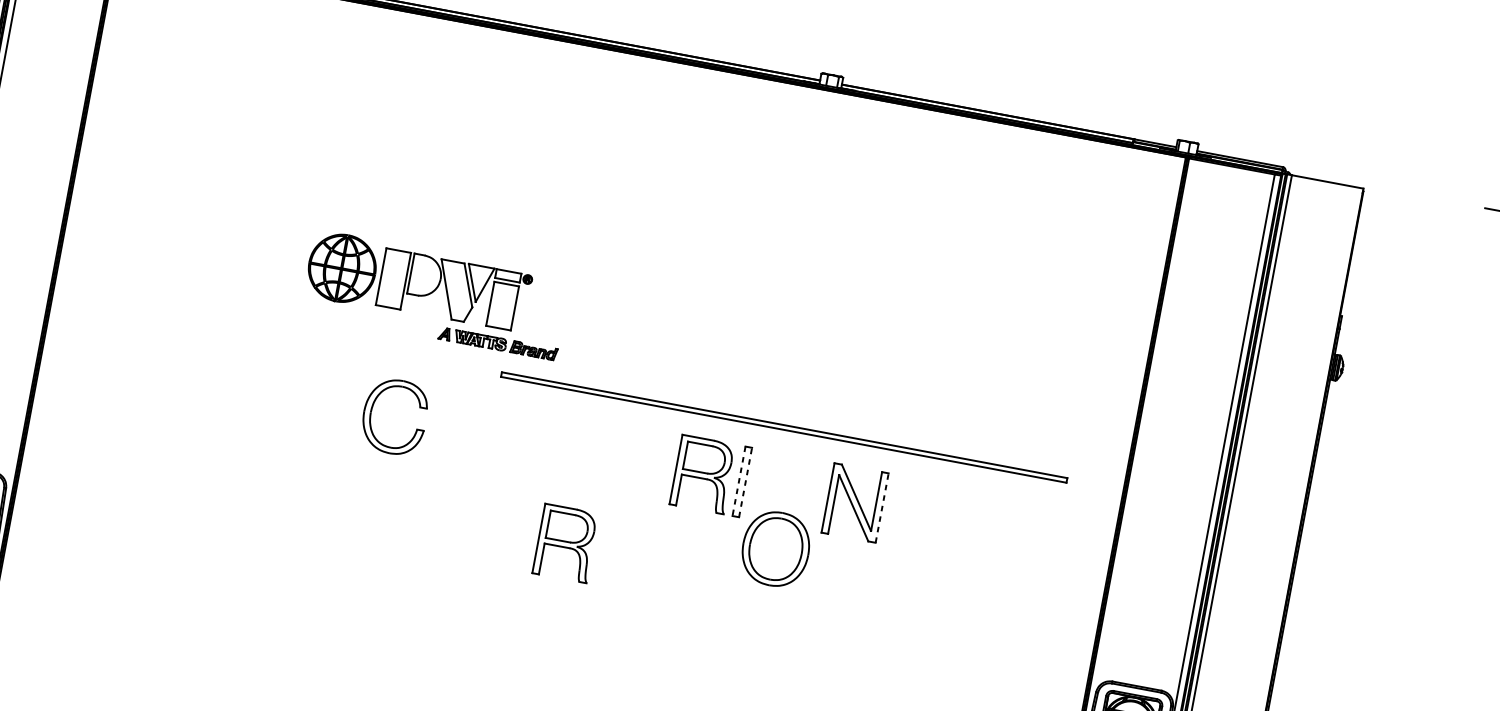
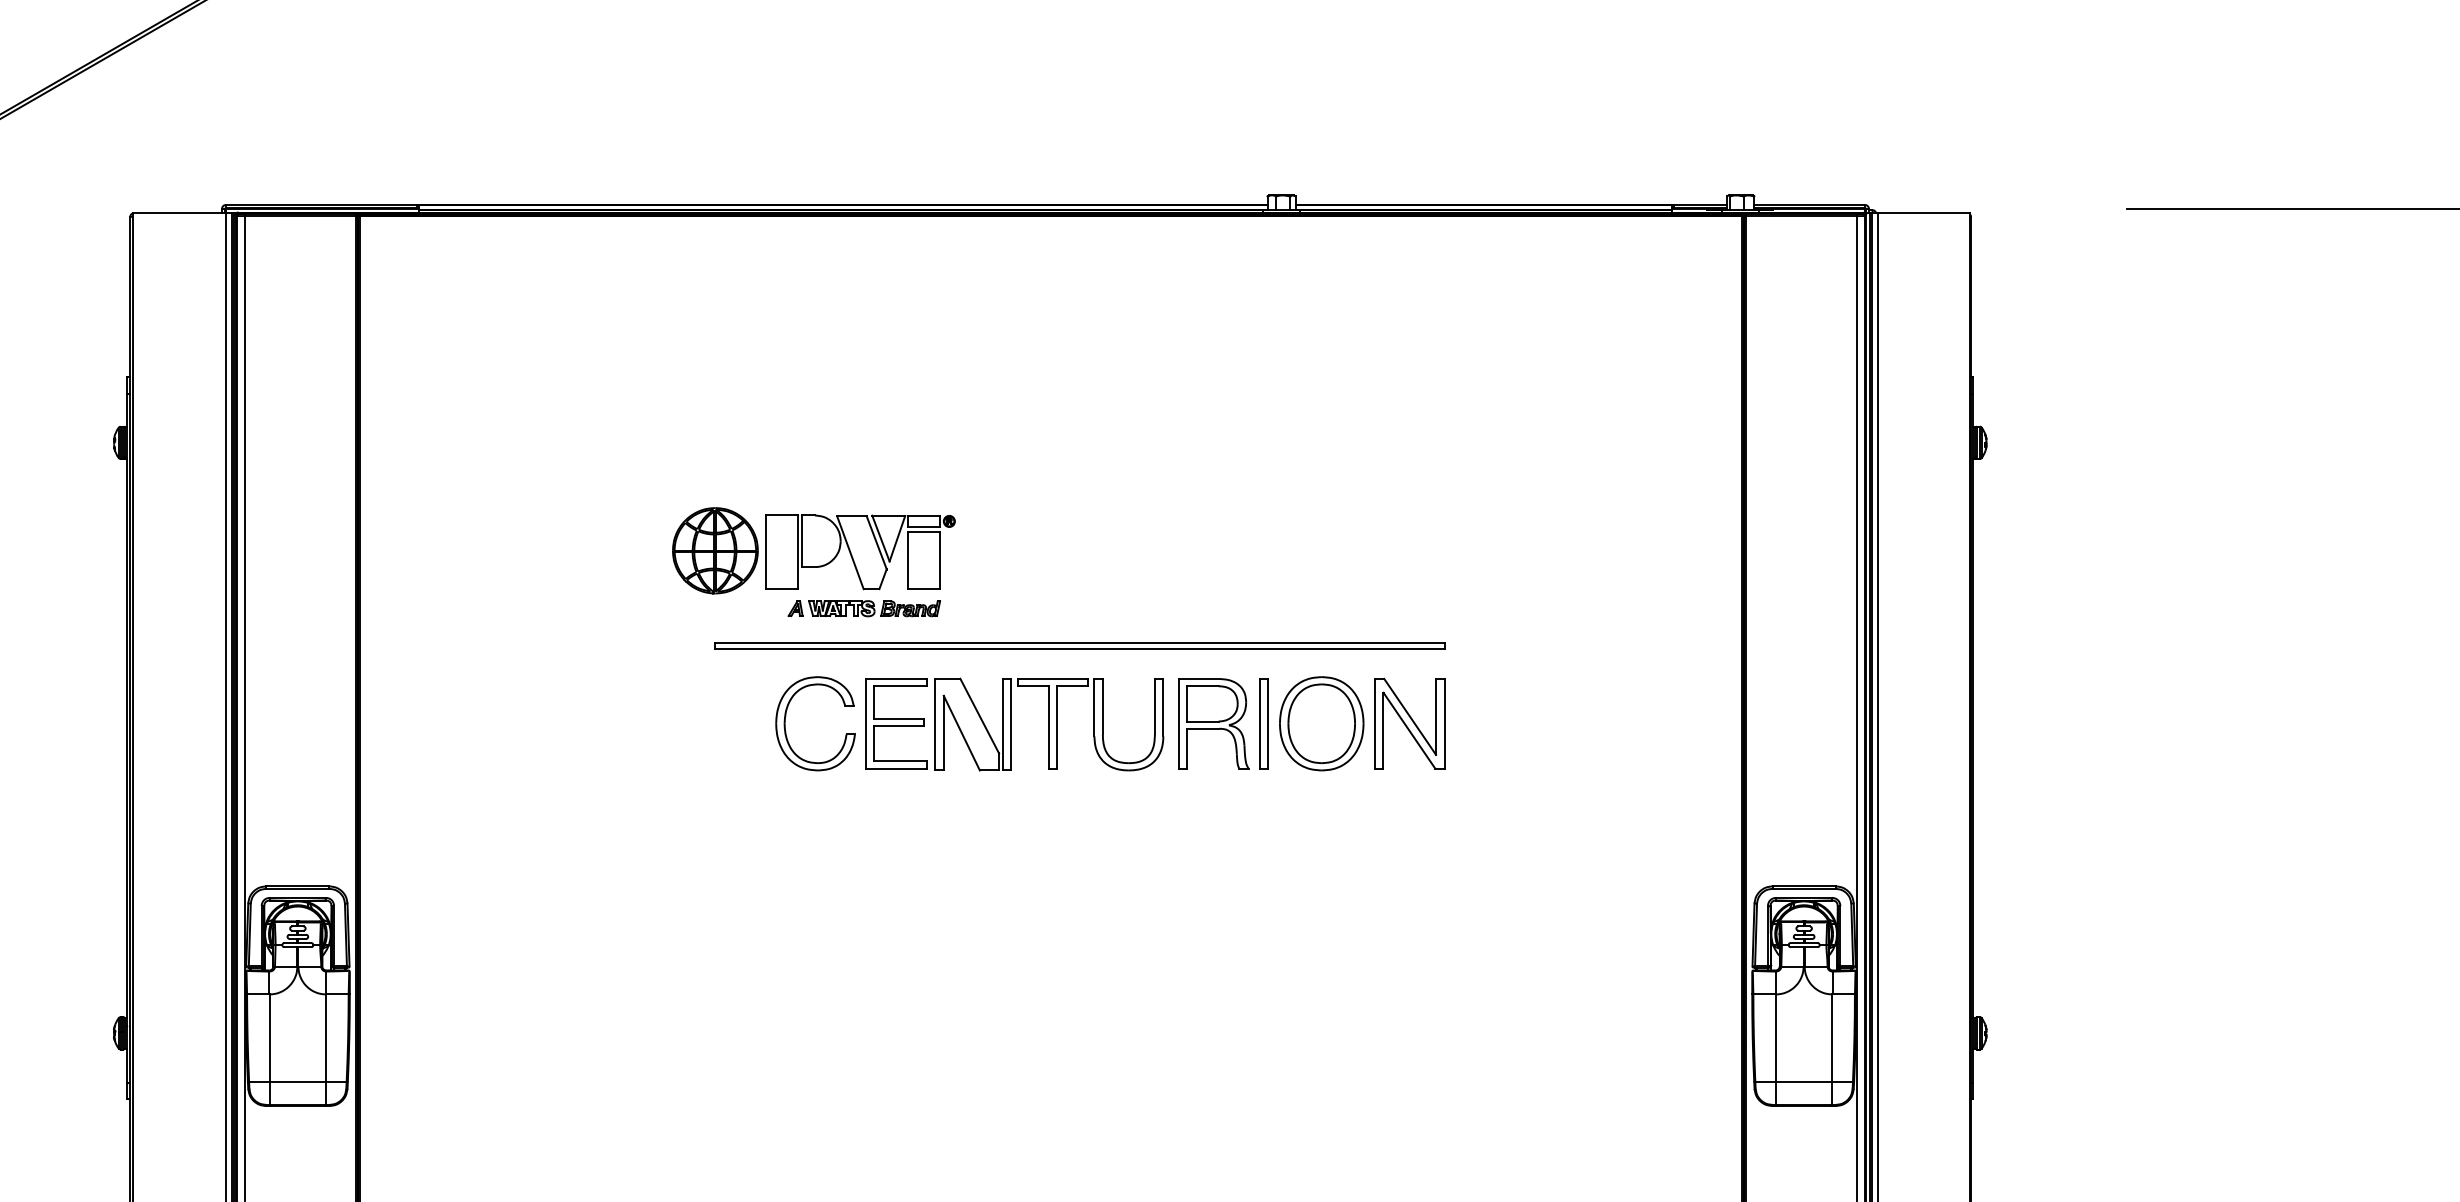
part: (497, 343) -> (863, 608), moved
part: (784, 426) -> (1079, 645), moved
part: (548, 446) -> (1014, 724), added
line: (738, 481) -> (1259, 723), dashed -> solid
line: (745, 482) -> (1268, 723), dashed -> solid
line: (882, 507) -> (1444, 723), dashed -> solid
part: (565, 543) -> (1058, 841), removed
part: (775, 548) -> (1321, 723), moved

